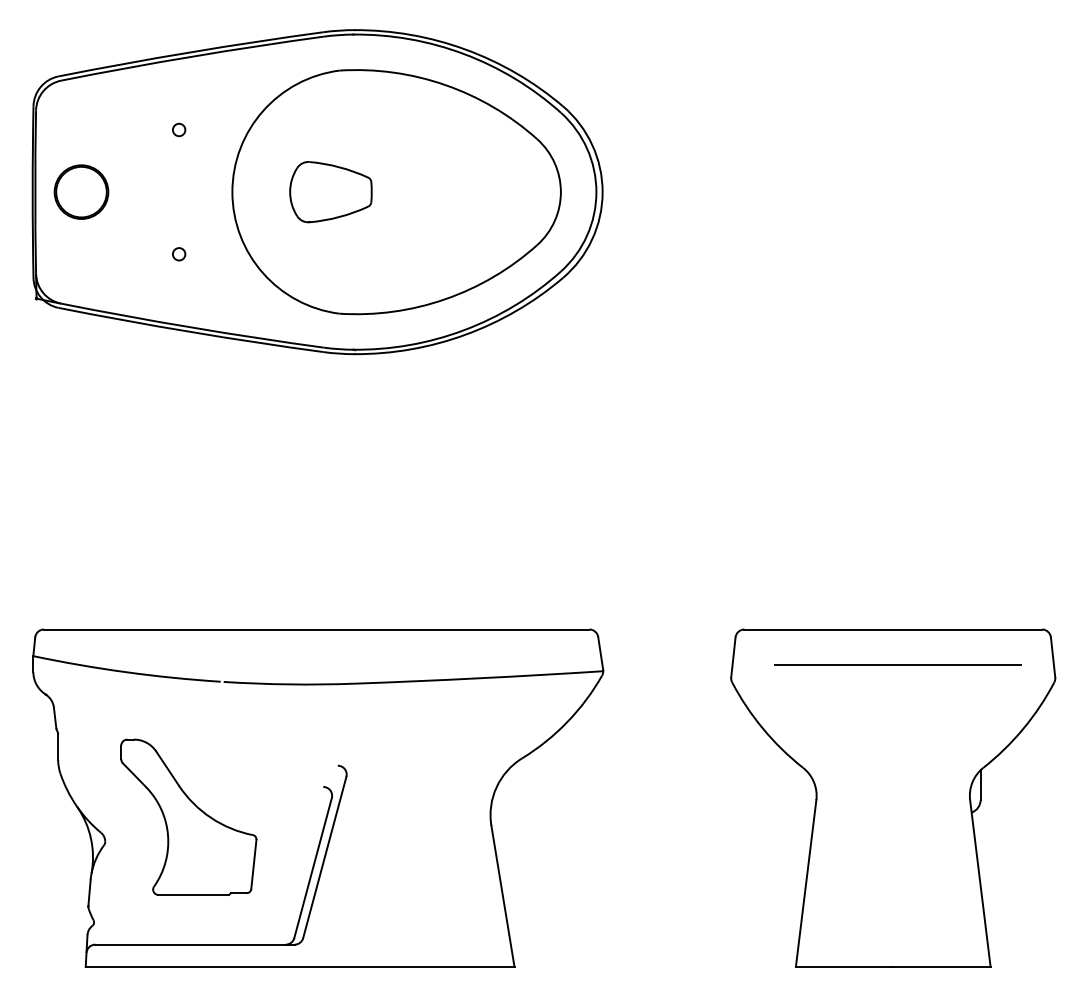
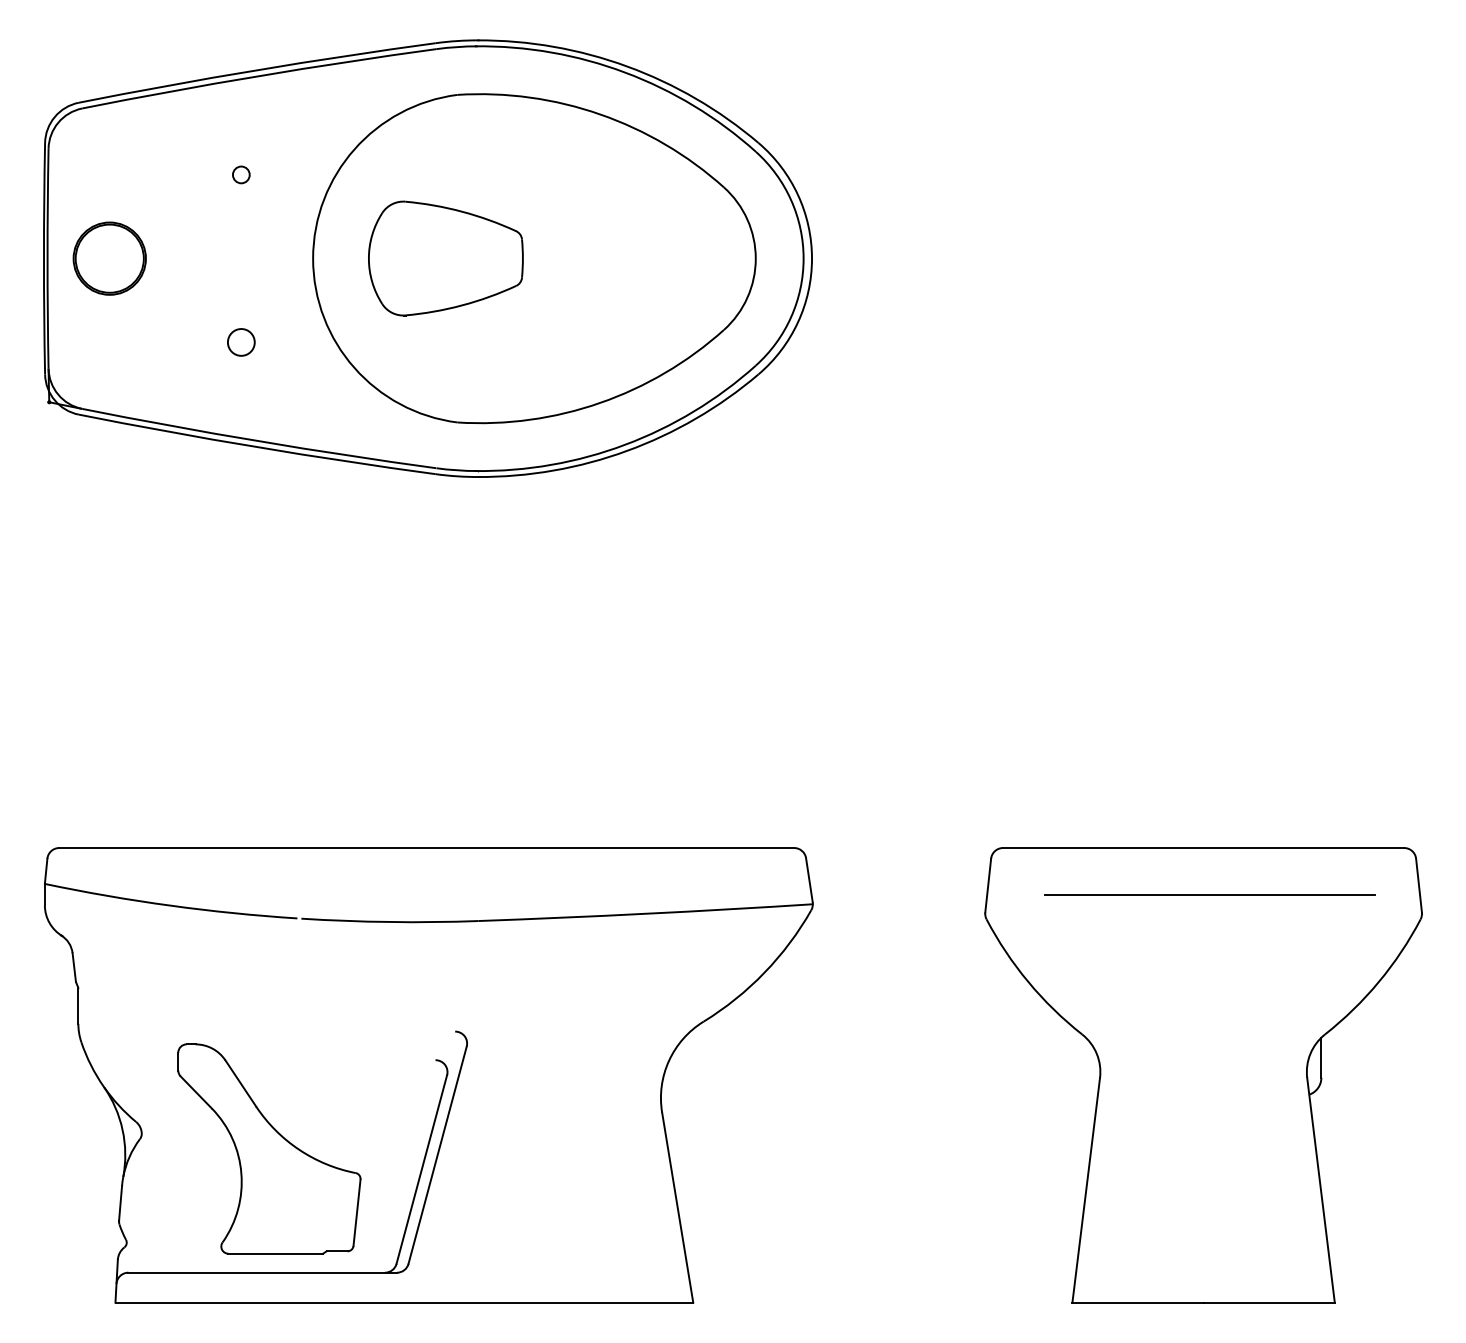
part: (330, 192) -> (445, 258), size x1.4
circle: (178, 254) -> (240, 342), size x1.6
part: (188, 816) -> (269, 1148), moved

